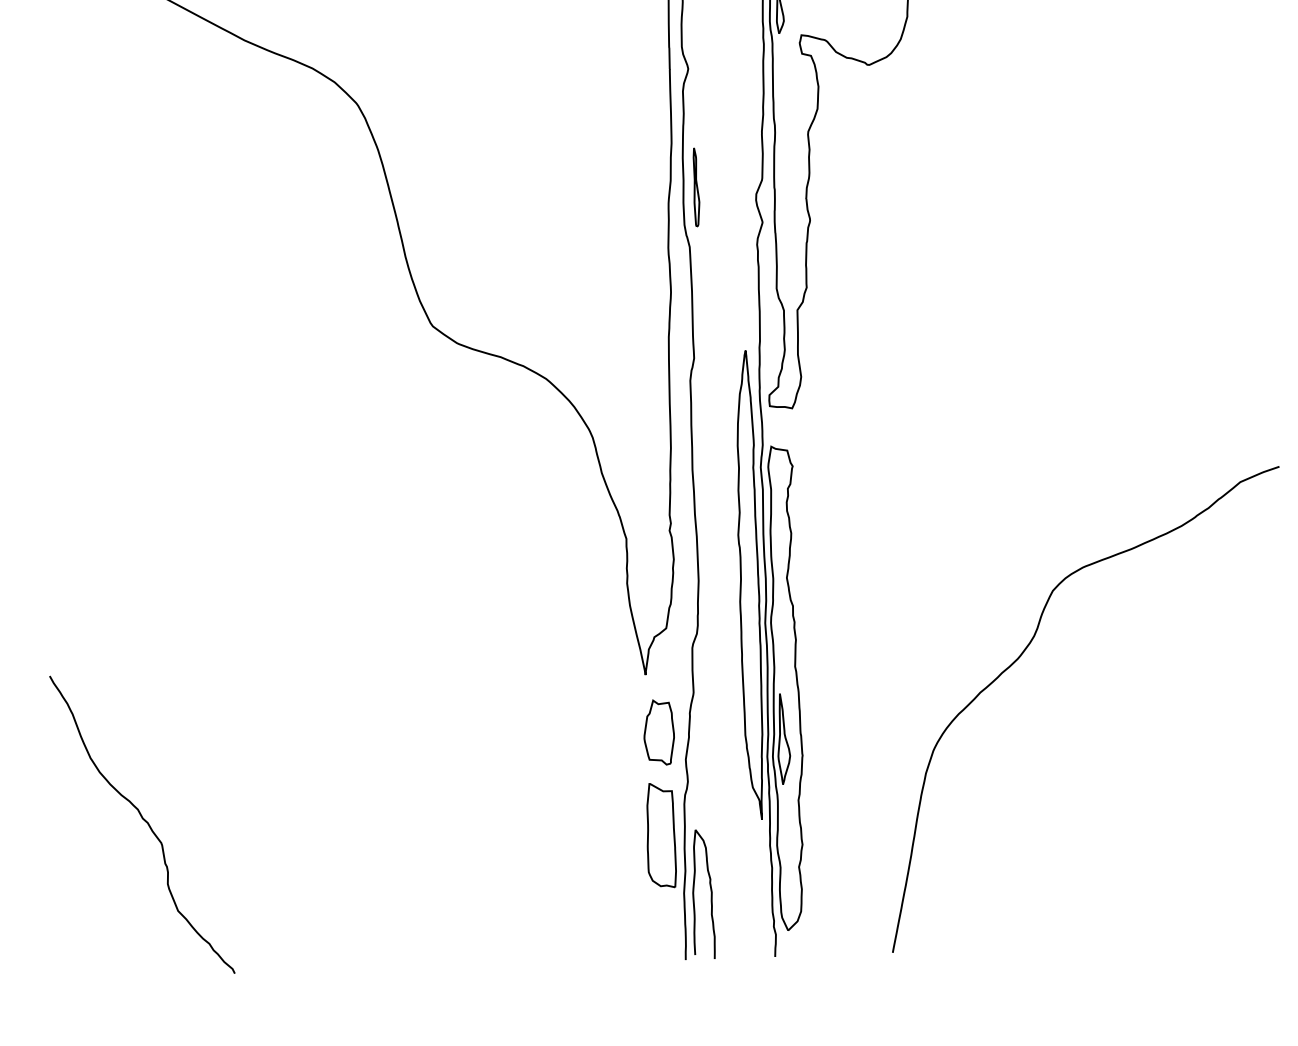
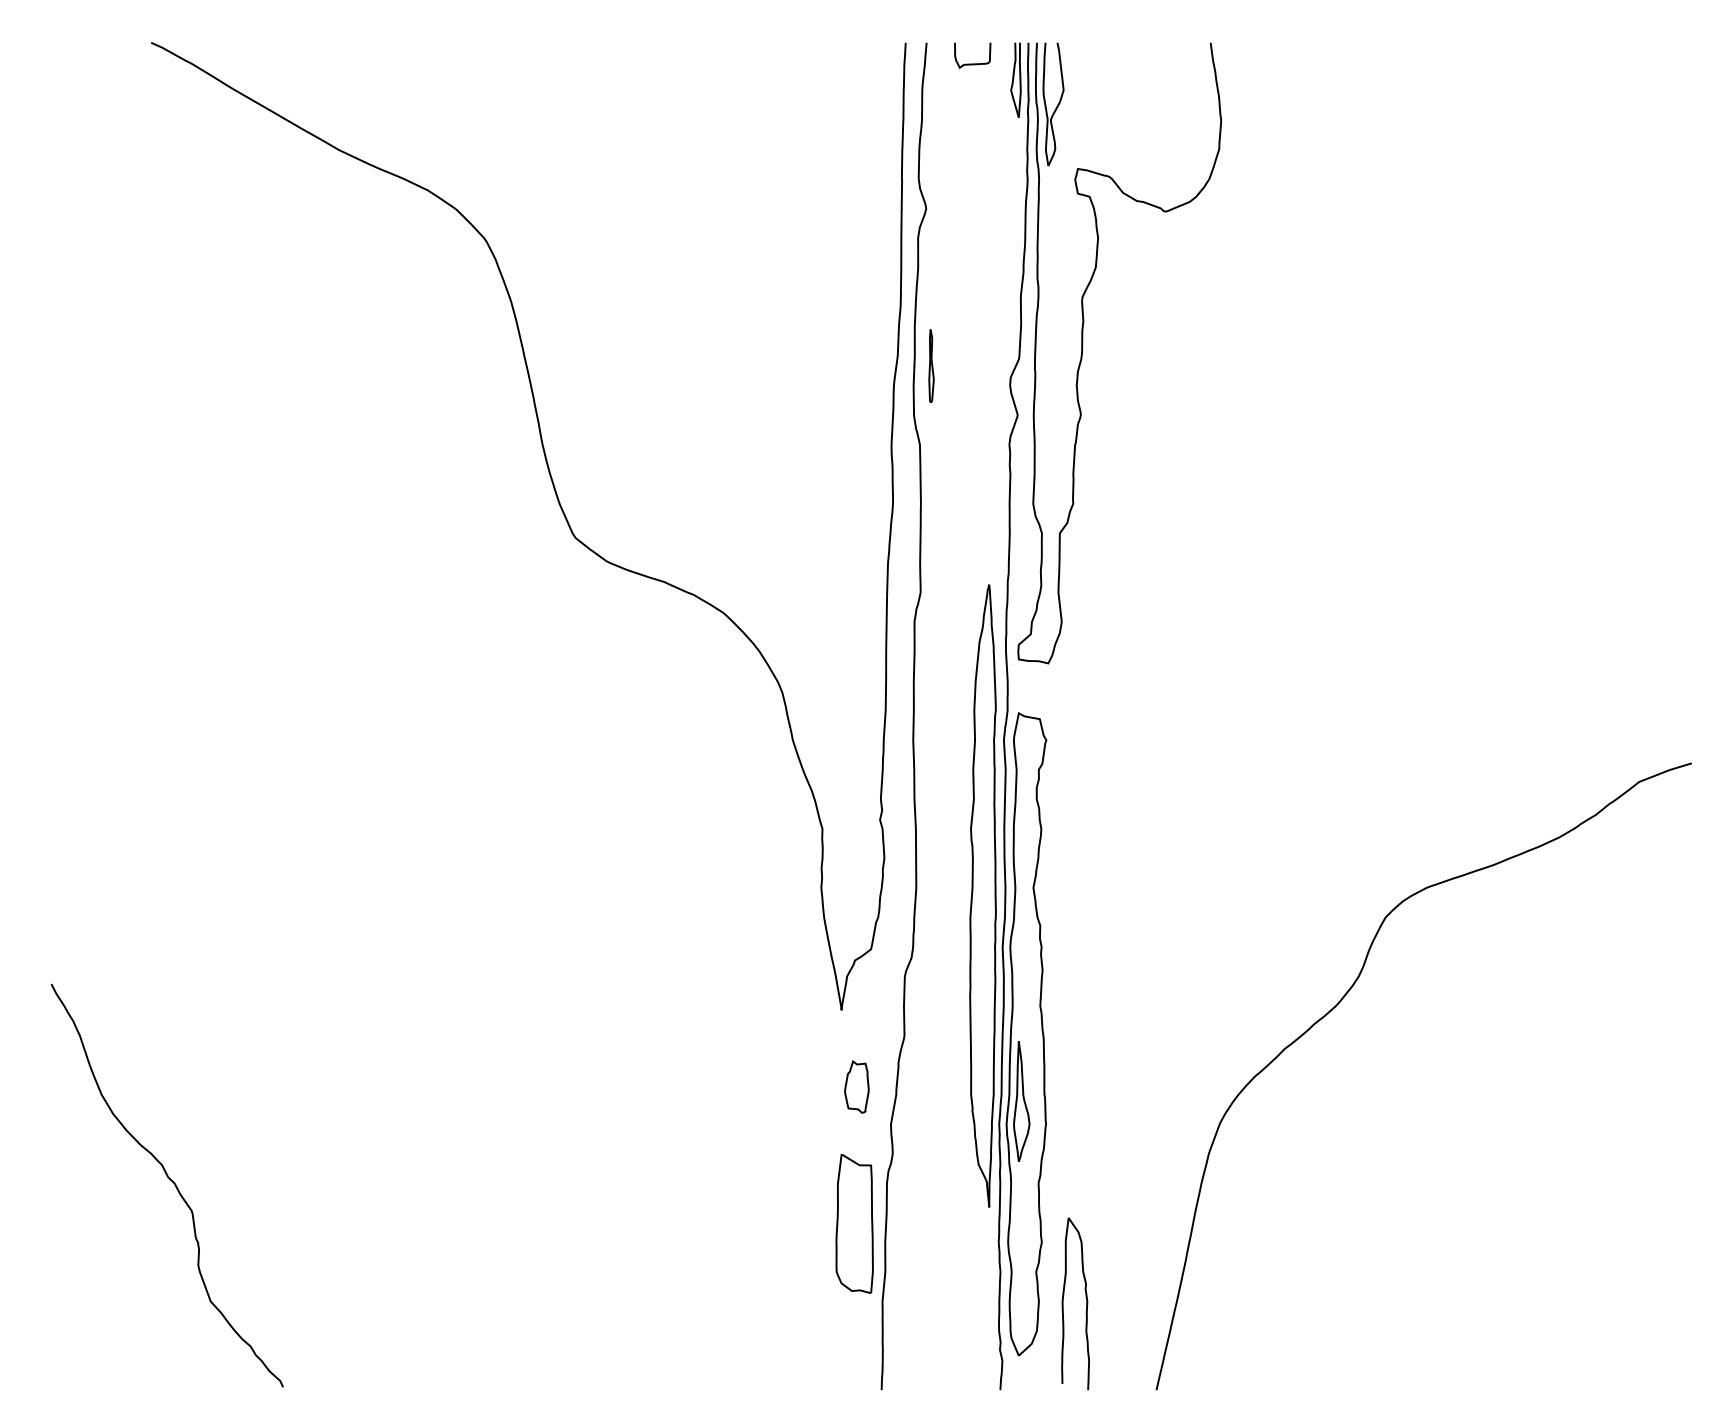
part: (696, 187) -> (931, 365), size x0.7
part: (658, 732) -> (856, 1086), size x0.6
curve: (711, 893) -> (1086, 1303), moved

